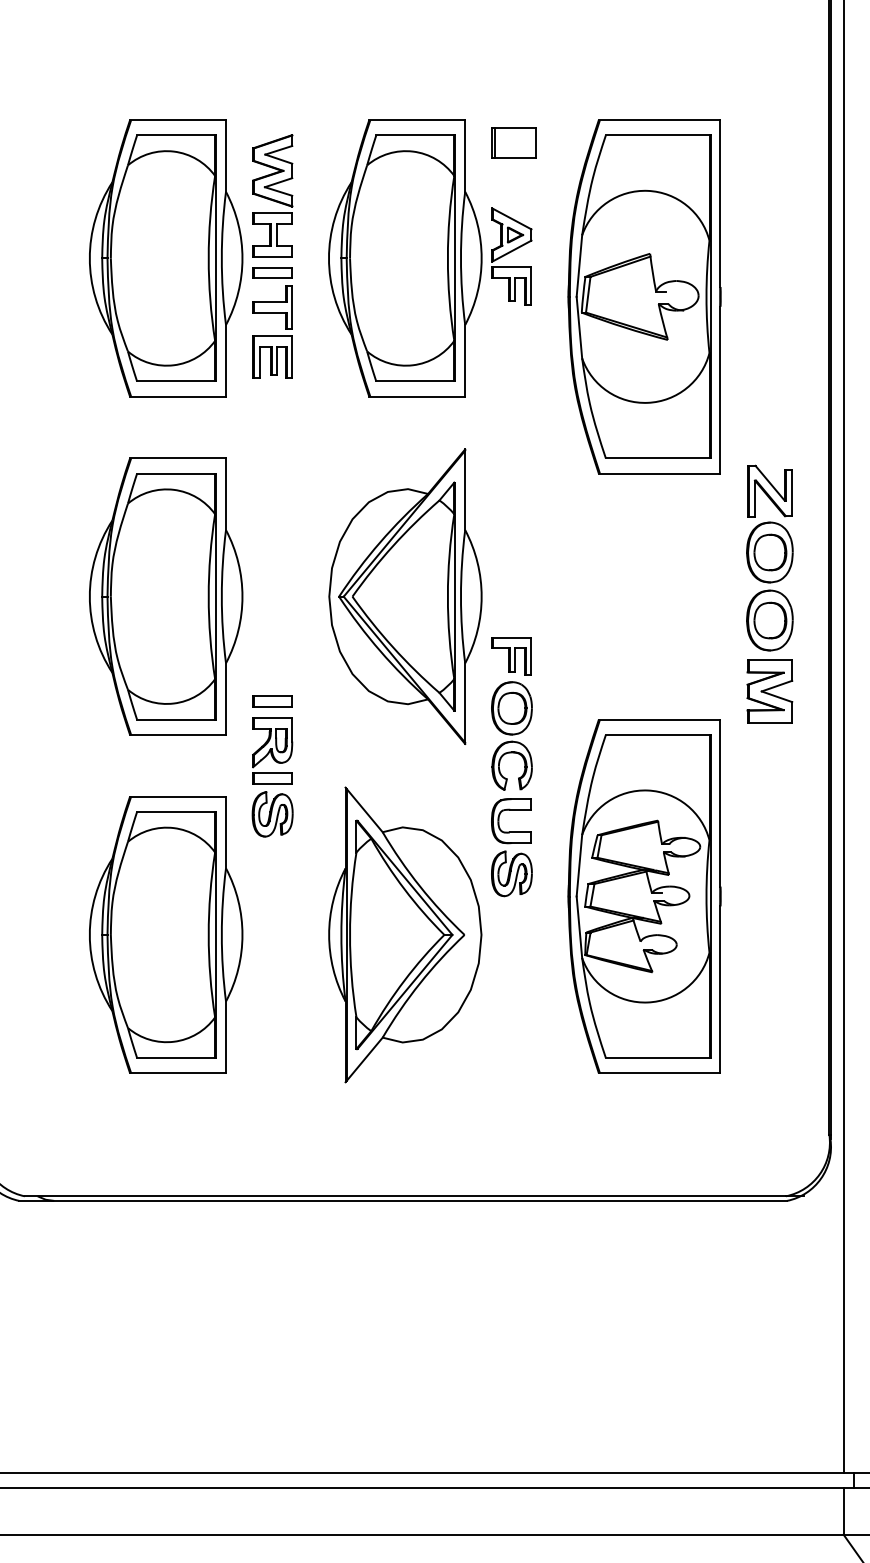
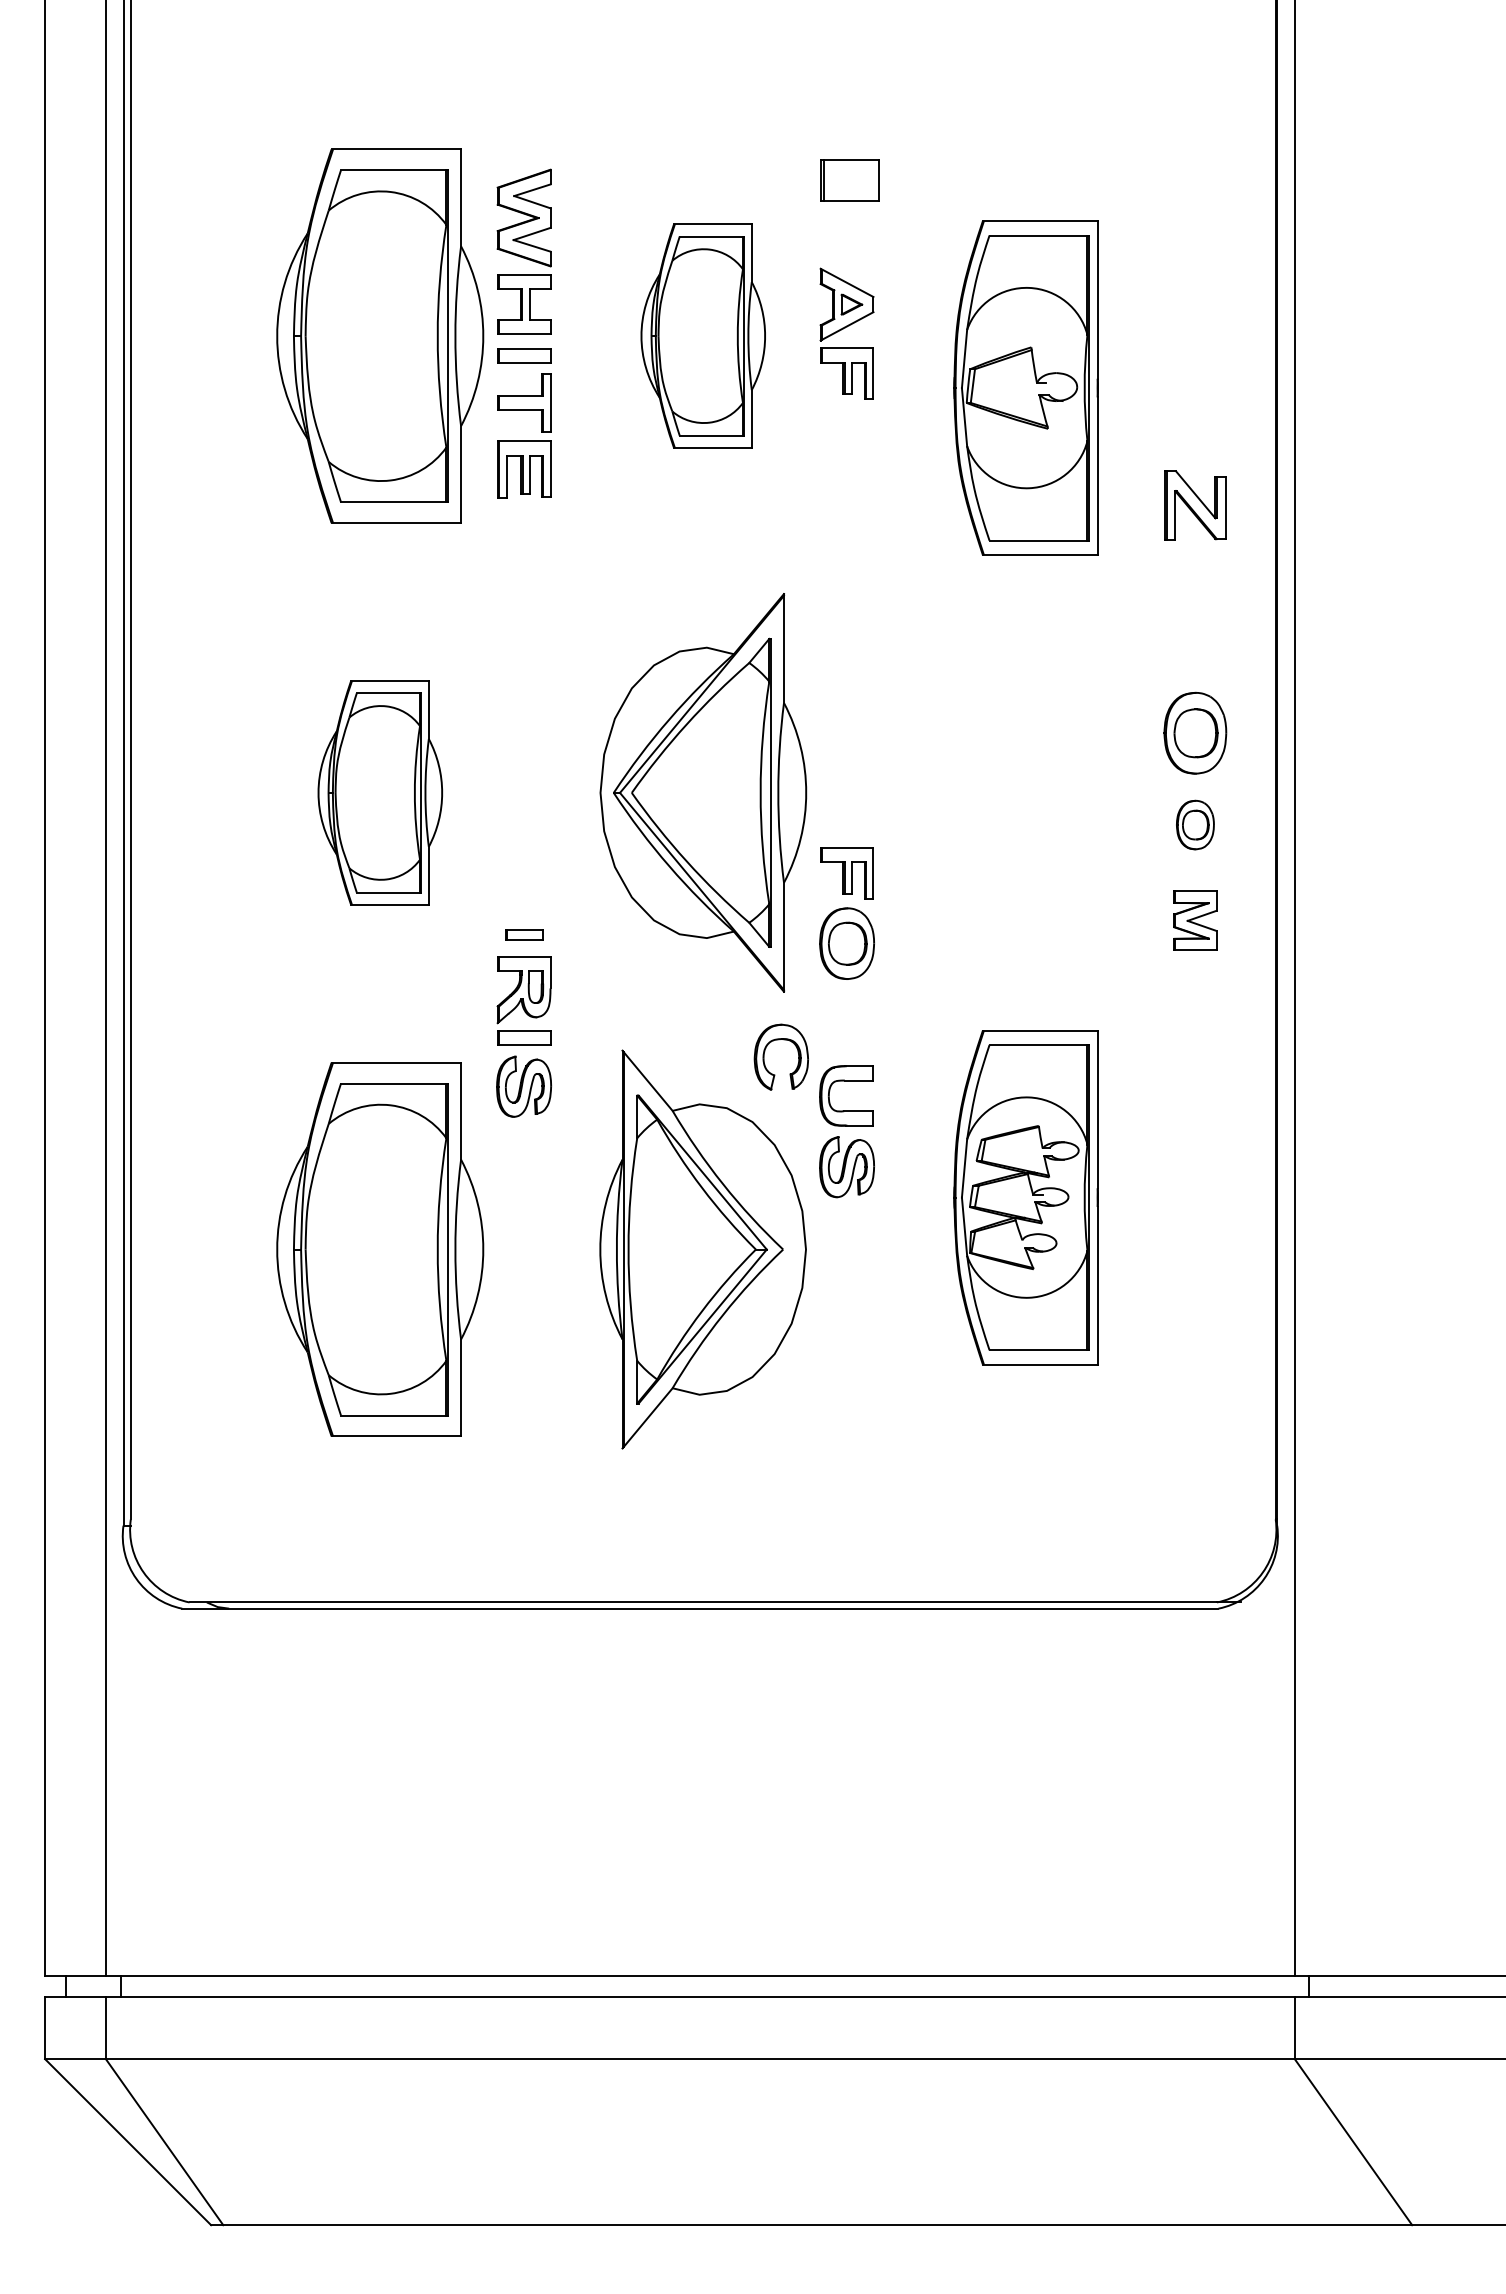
part: (405, 257) -> (703, 335), size x0.6
part: (644, 296) -> (1025, 387), size x0.7
part: (769, 491) -> (1195, 505), moved
part: (166, 596) -> (380, 792), size x0.6
part: (769, 620) -> (1195, 824), size x0.6
part: (769, 691) -> (1195, 920), size x0.7
part: (272, 701) -> (524, 934), size x0.7
part: (500, 761) -> (765, 1051), moved
part: (644, 896) -> (1025, 1197), size x0.7

